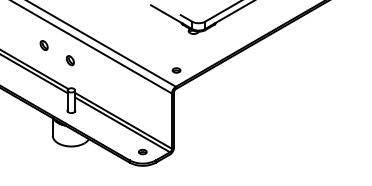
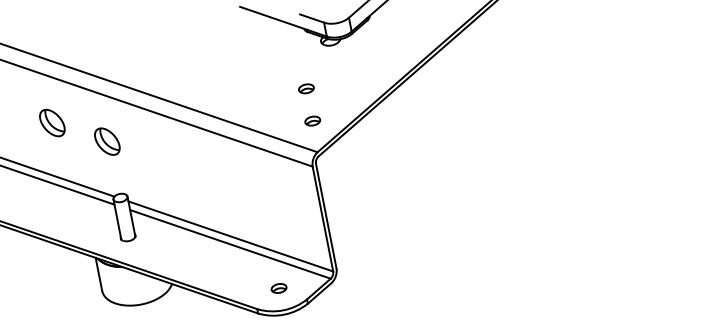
part: (43, 45) -> (50, 123), size x1.6
part: (176, 53) -> (306, 88), added
part: (70, 60) -> (107, 141), size x1.6

